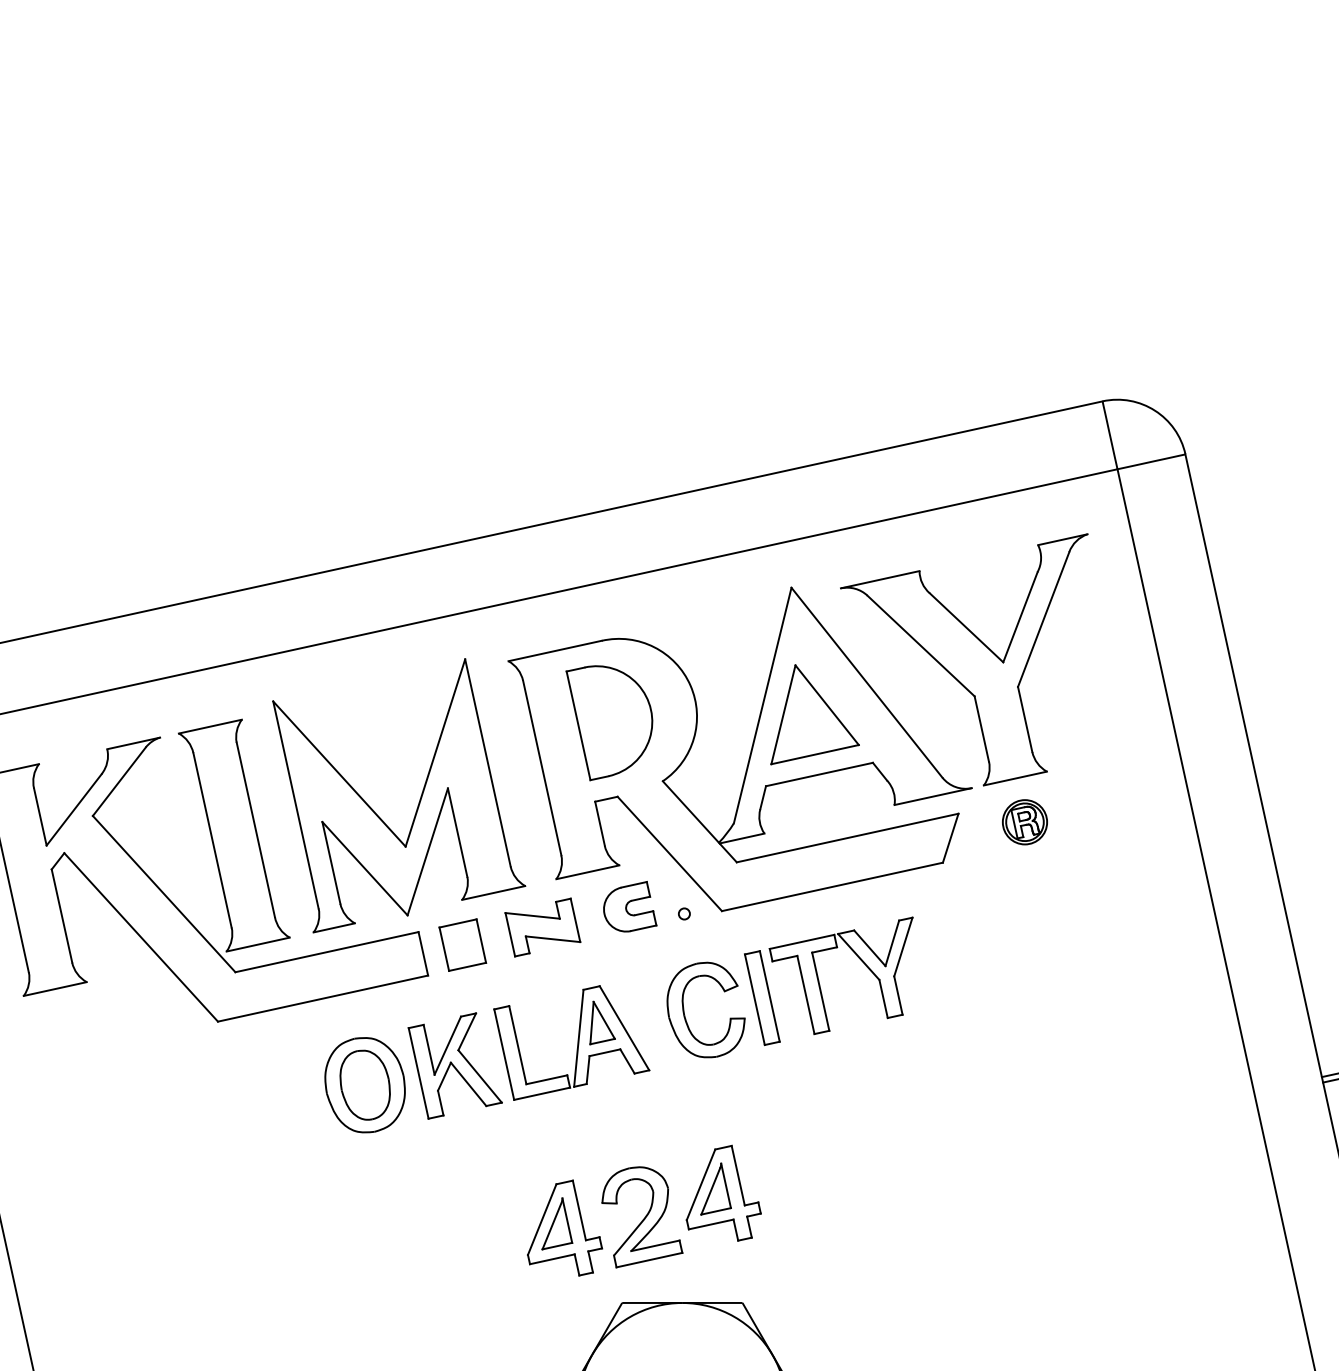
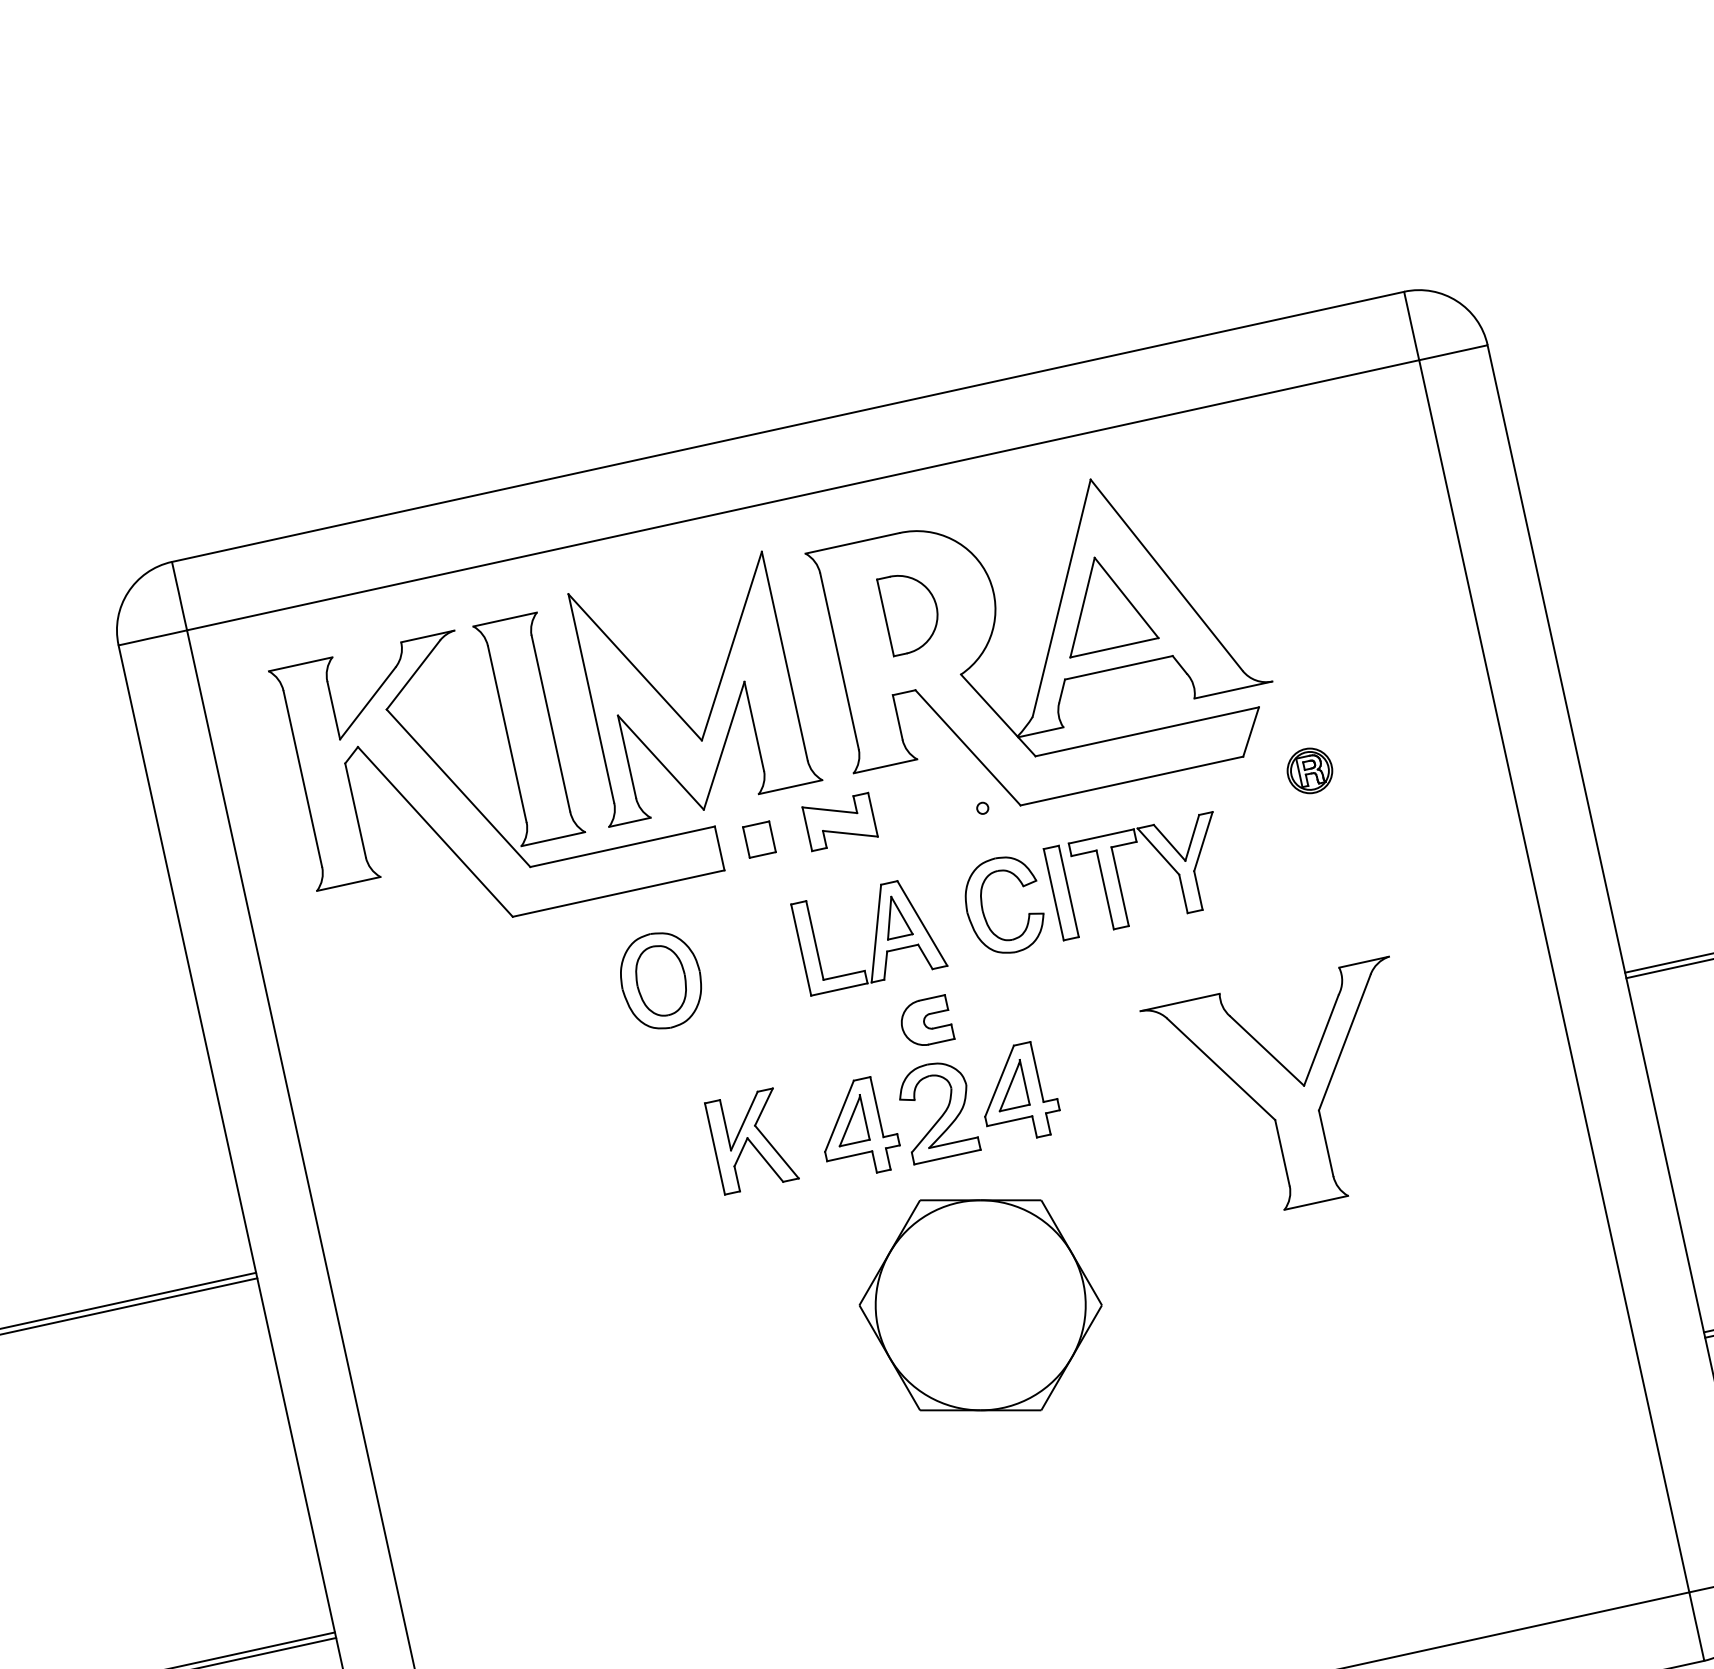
part: (963, 659) -> (1264, 1082), moved
part: (609, 722) -> (907, 615), size x0.7
part: (1024, 821) -> (1309, 770), moved
part: (629, 906) -> (927, 1019), moved
part: (462, 944) -> (759, 839), size x0.7
part: (454, 1065) -> (751, 1141), moved

